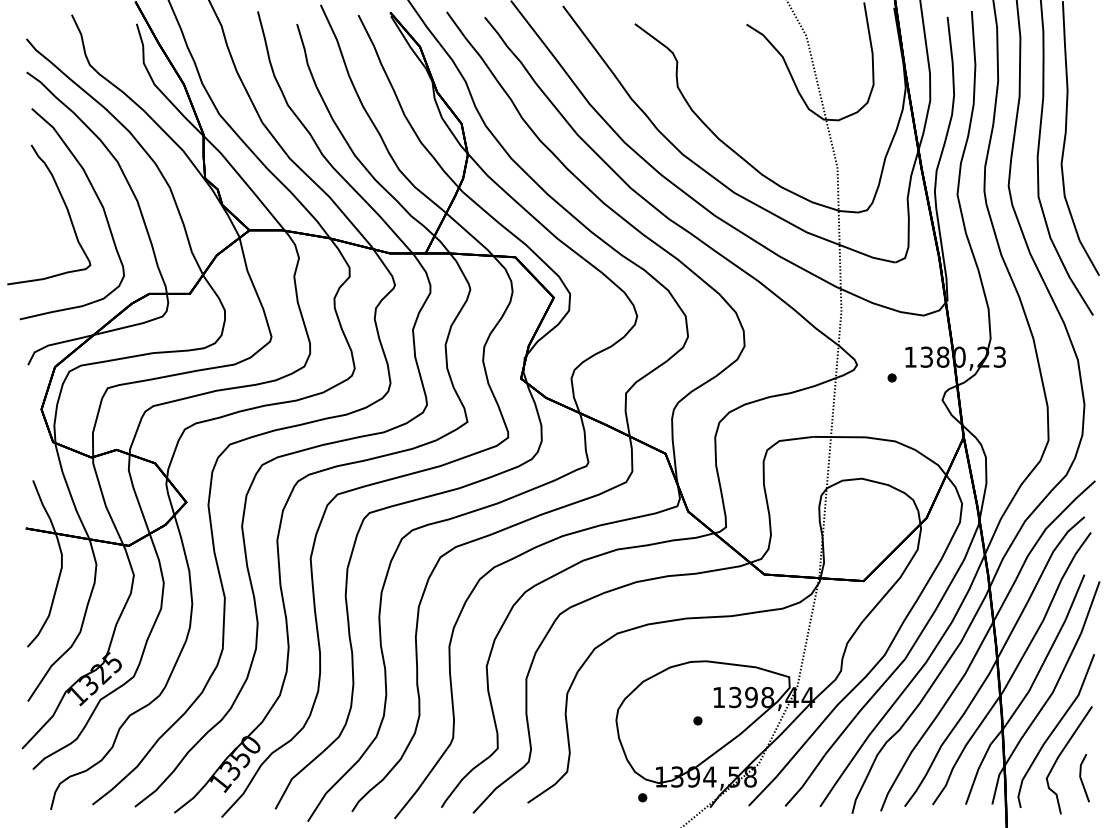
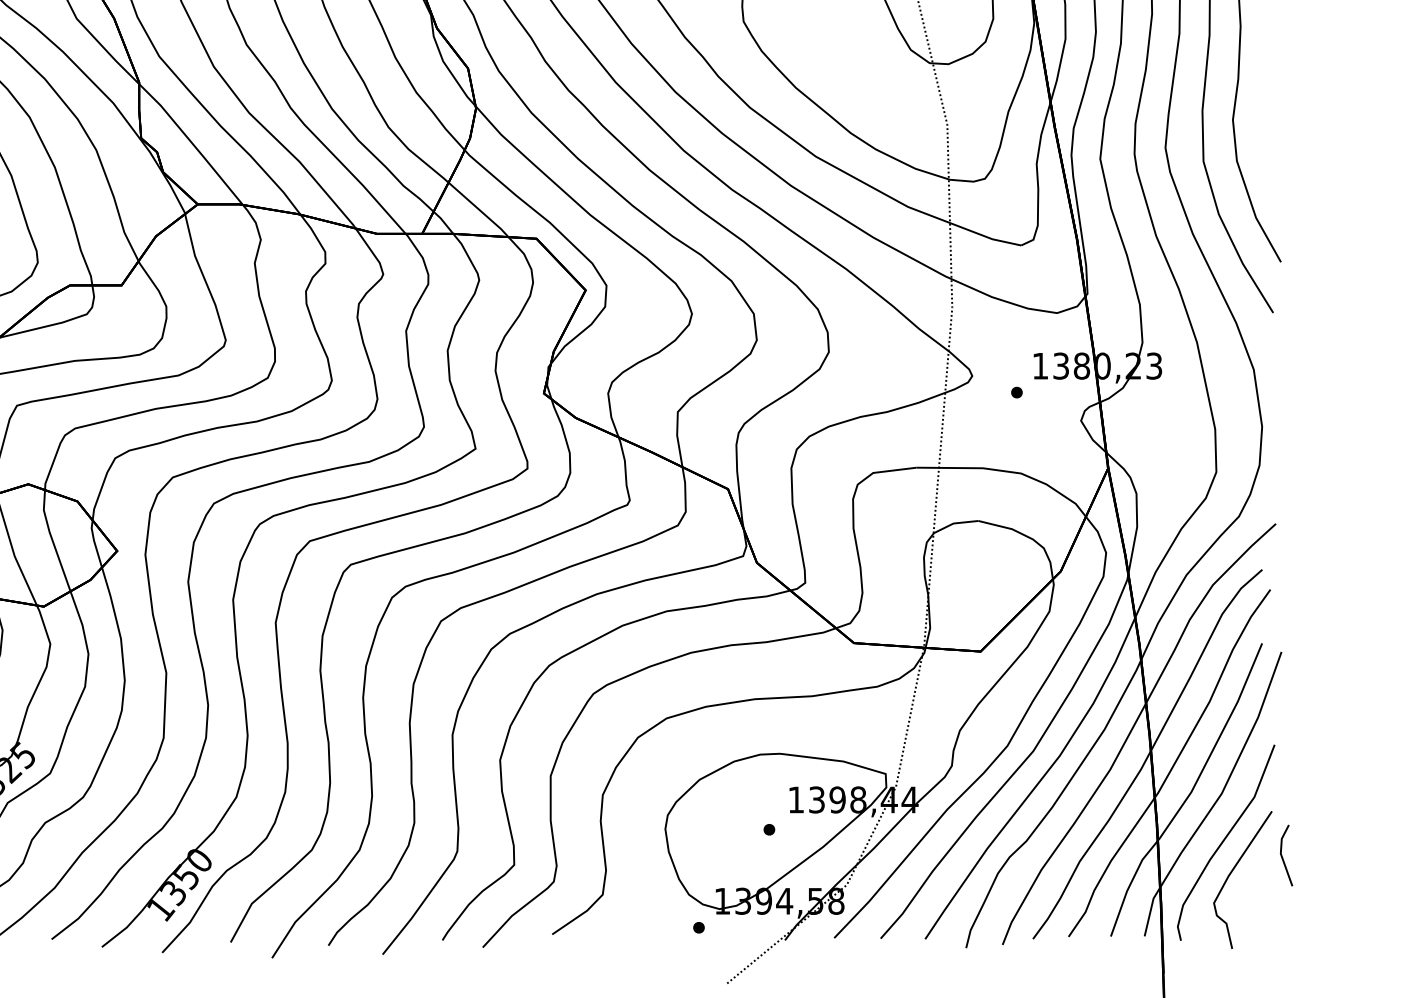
line: (1082, 779) -> (1283, 857), moved

